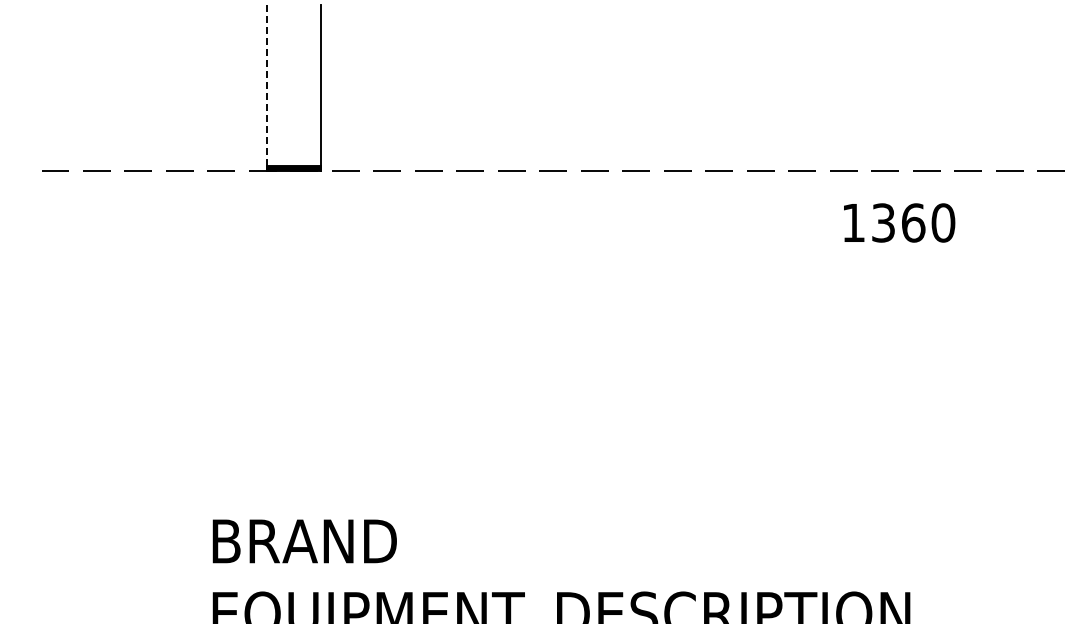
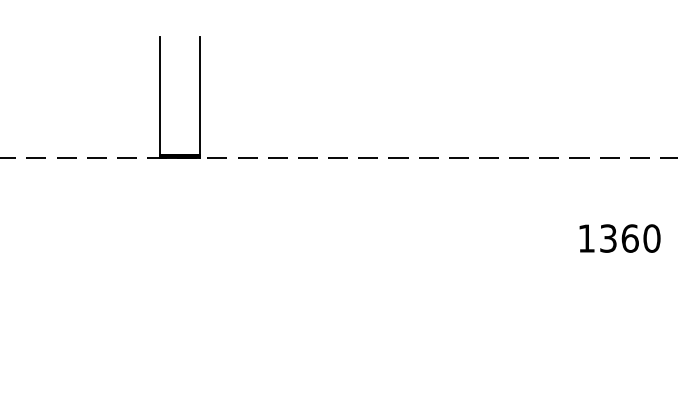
line: (266, 87) -> (159, 97), dashed -> solid
text: (899, 222) -> (620, 238), moved

